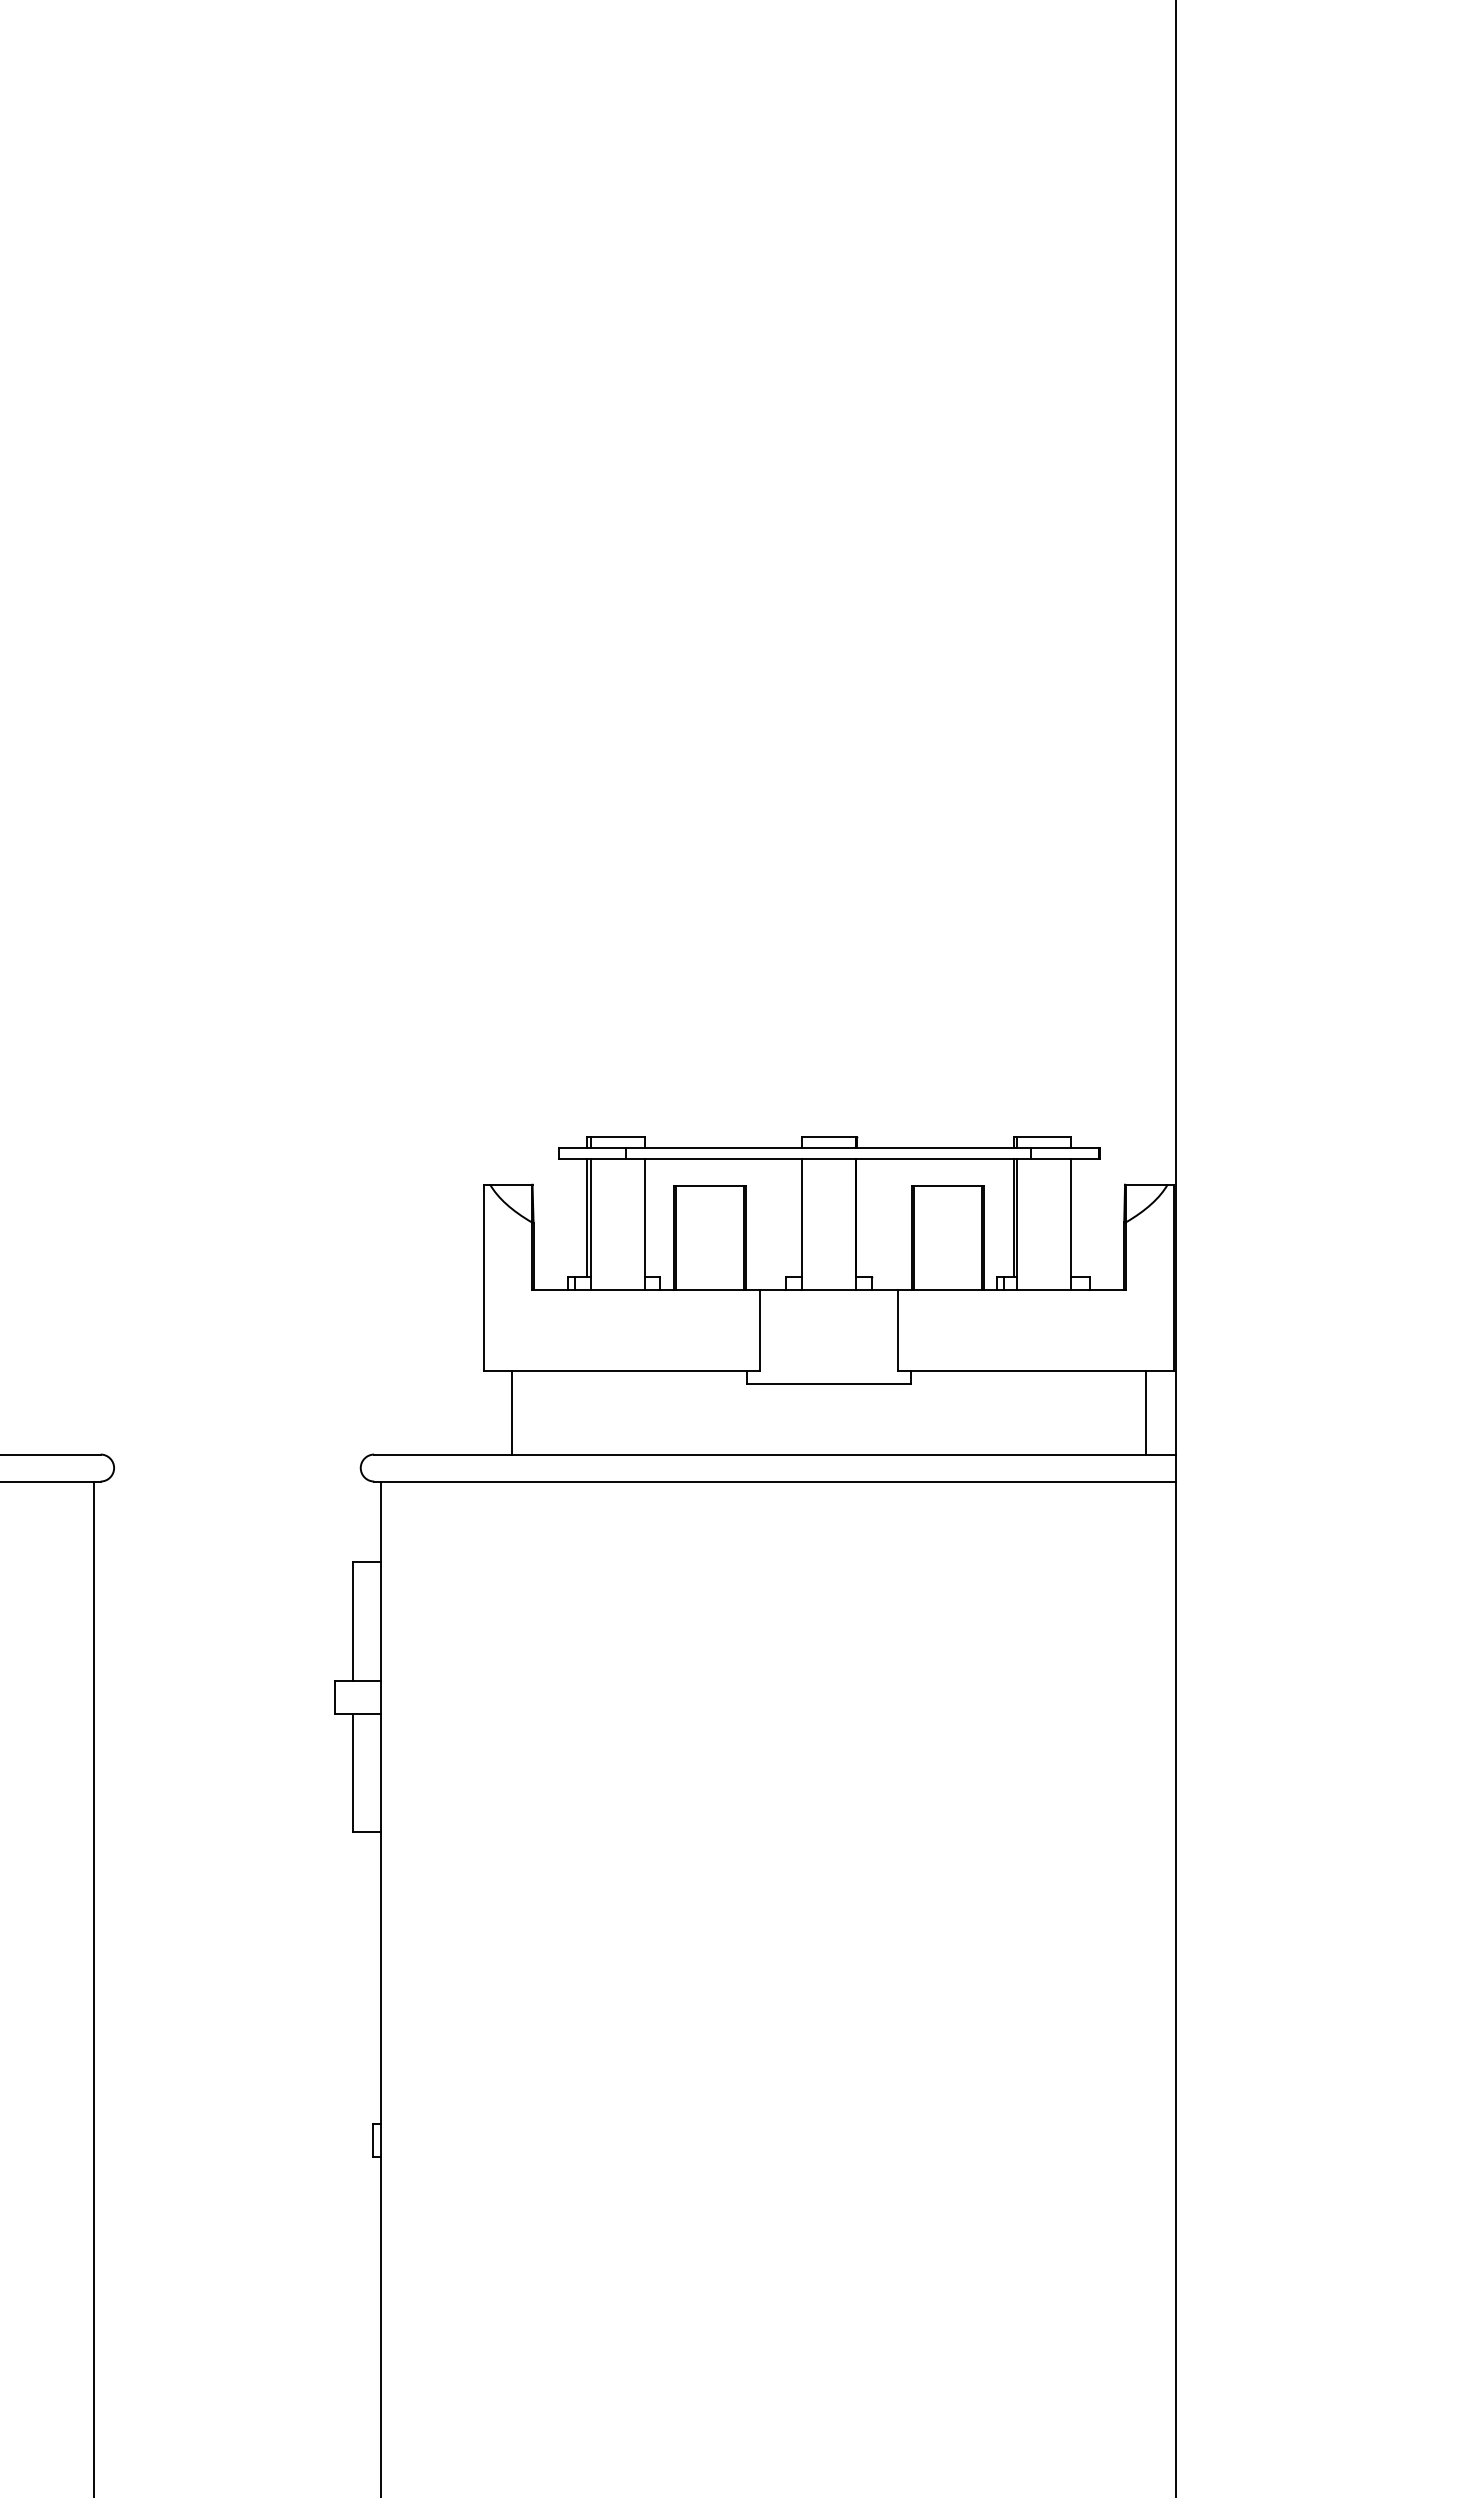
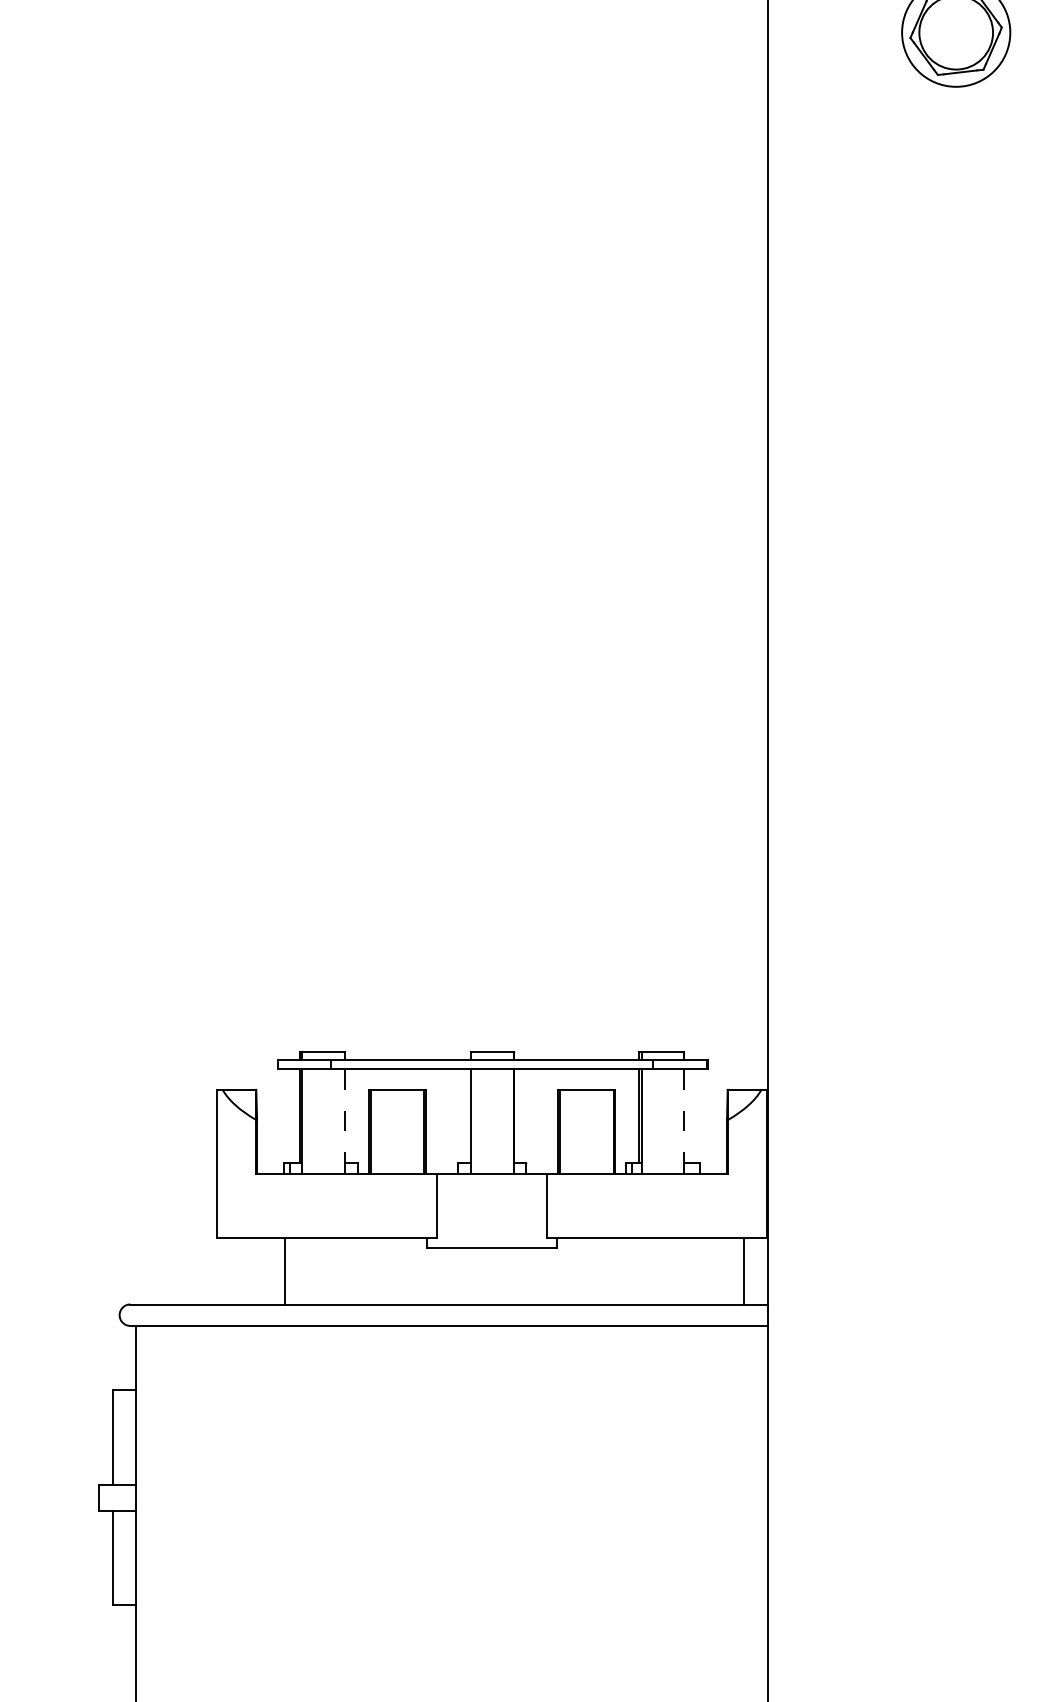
line: (644, 1224) -> (345, 1121), solid -> dashed
line: (1070, 1224) -> (684, 1121), solid -> dashed
line: (511, 1412) -> (284, 1271), moved

